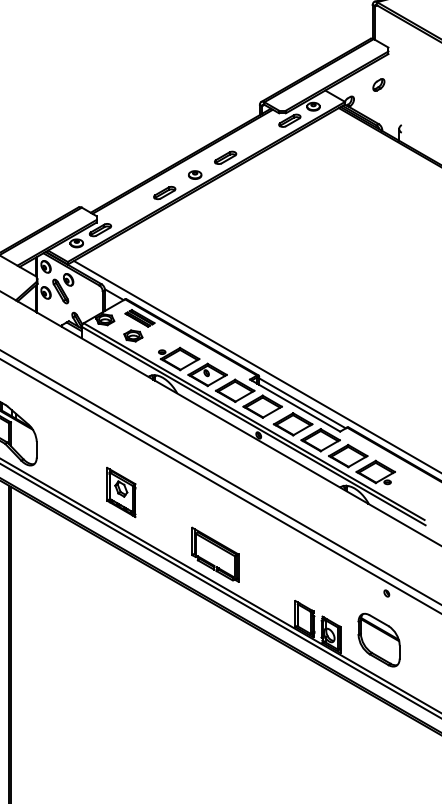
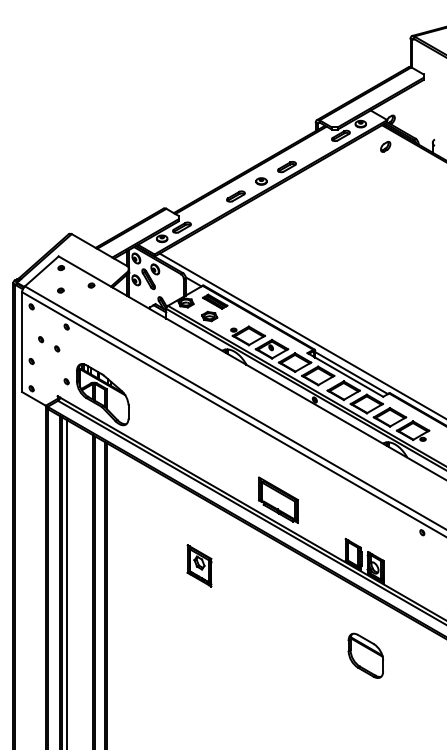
part: (378, 84) -> (385, 146), moved
part: (121, 491) -> (199, 565), moved
part: (378, 639) -> (365, 655), moved

